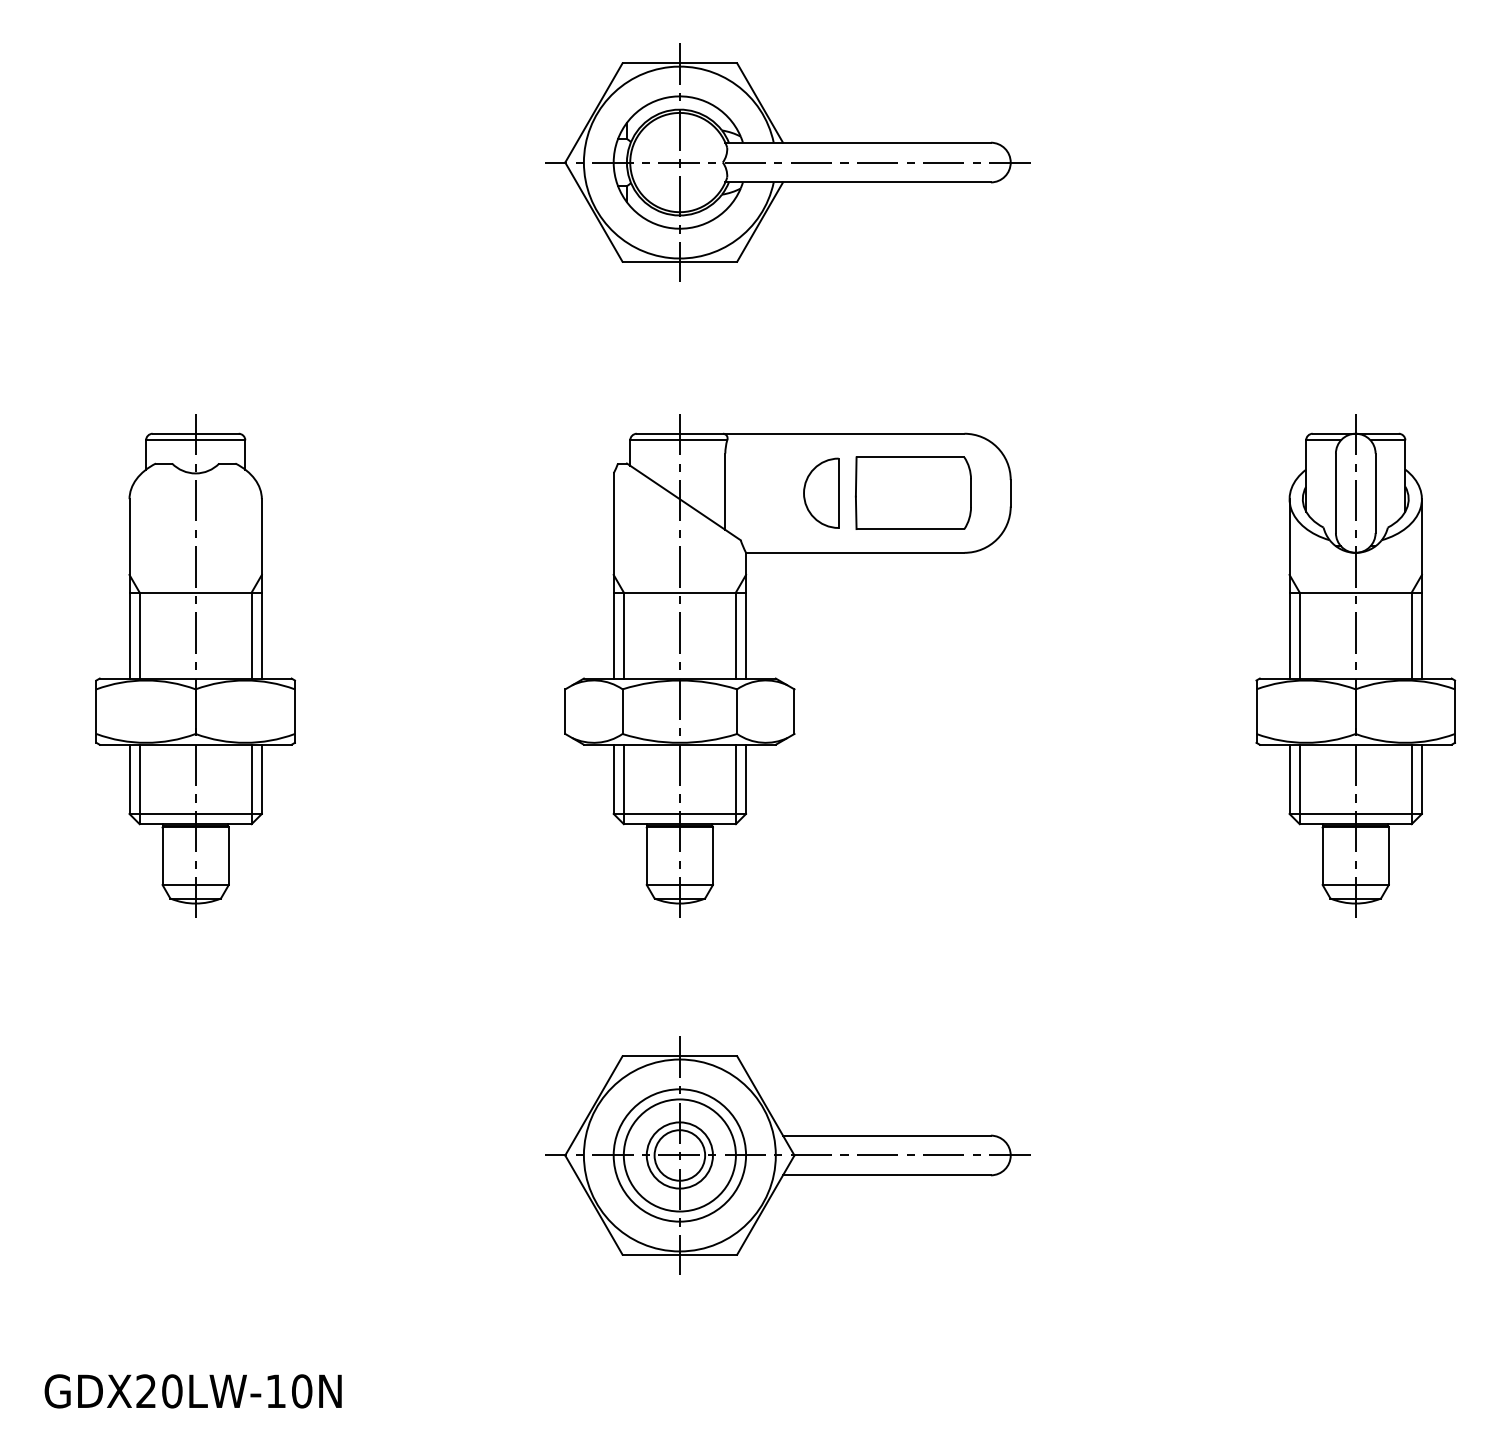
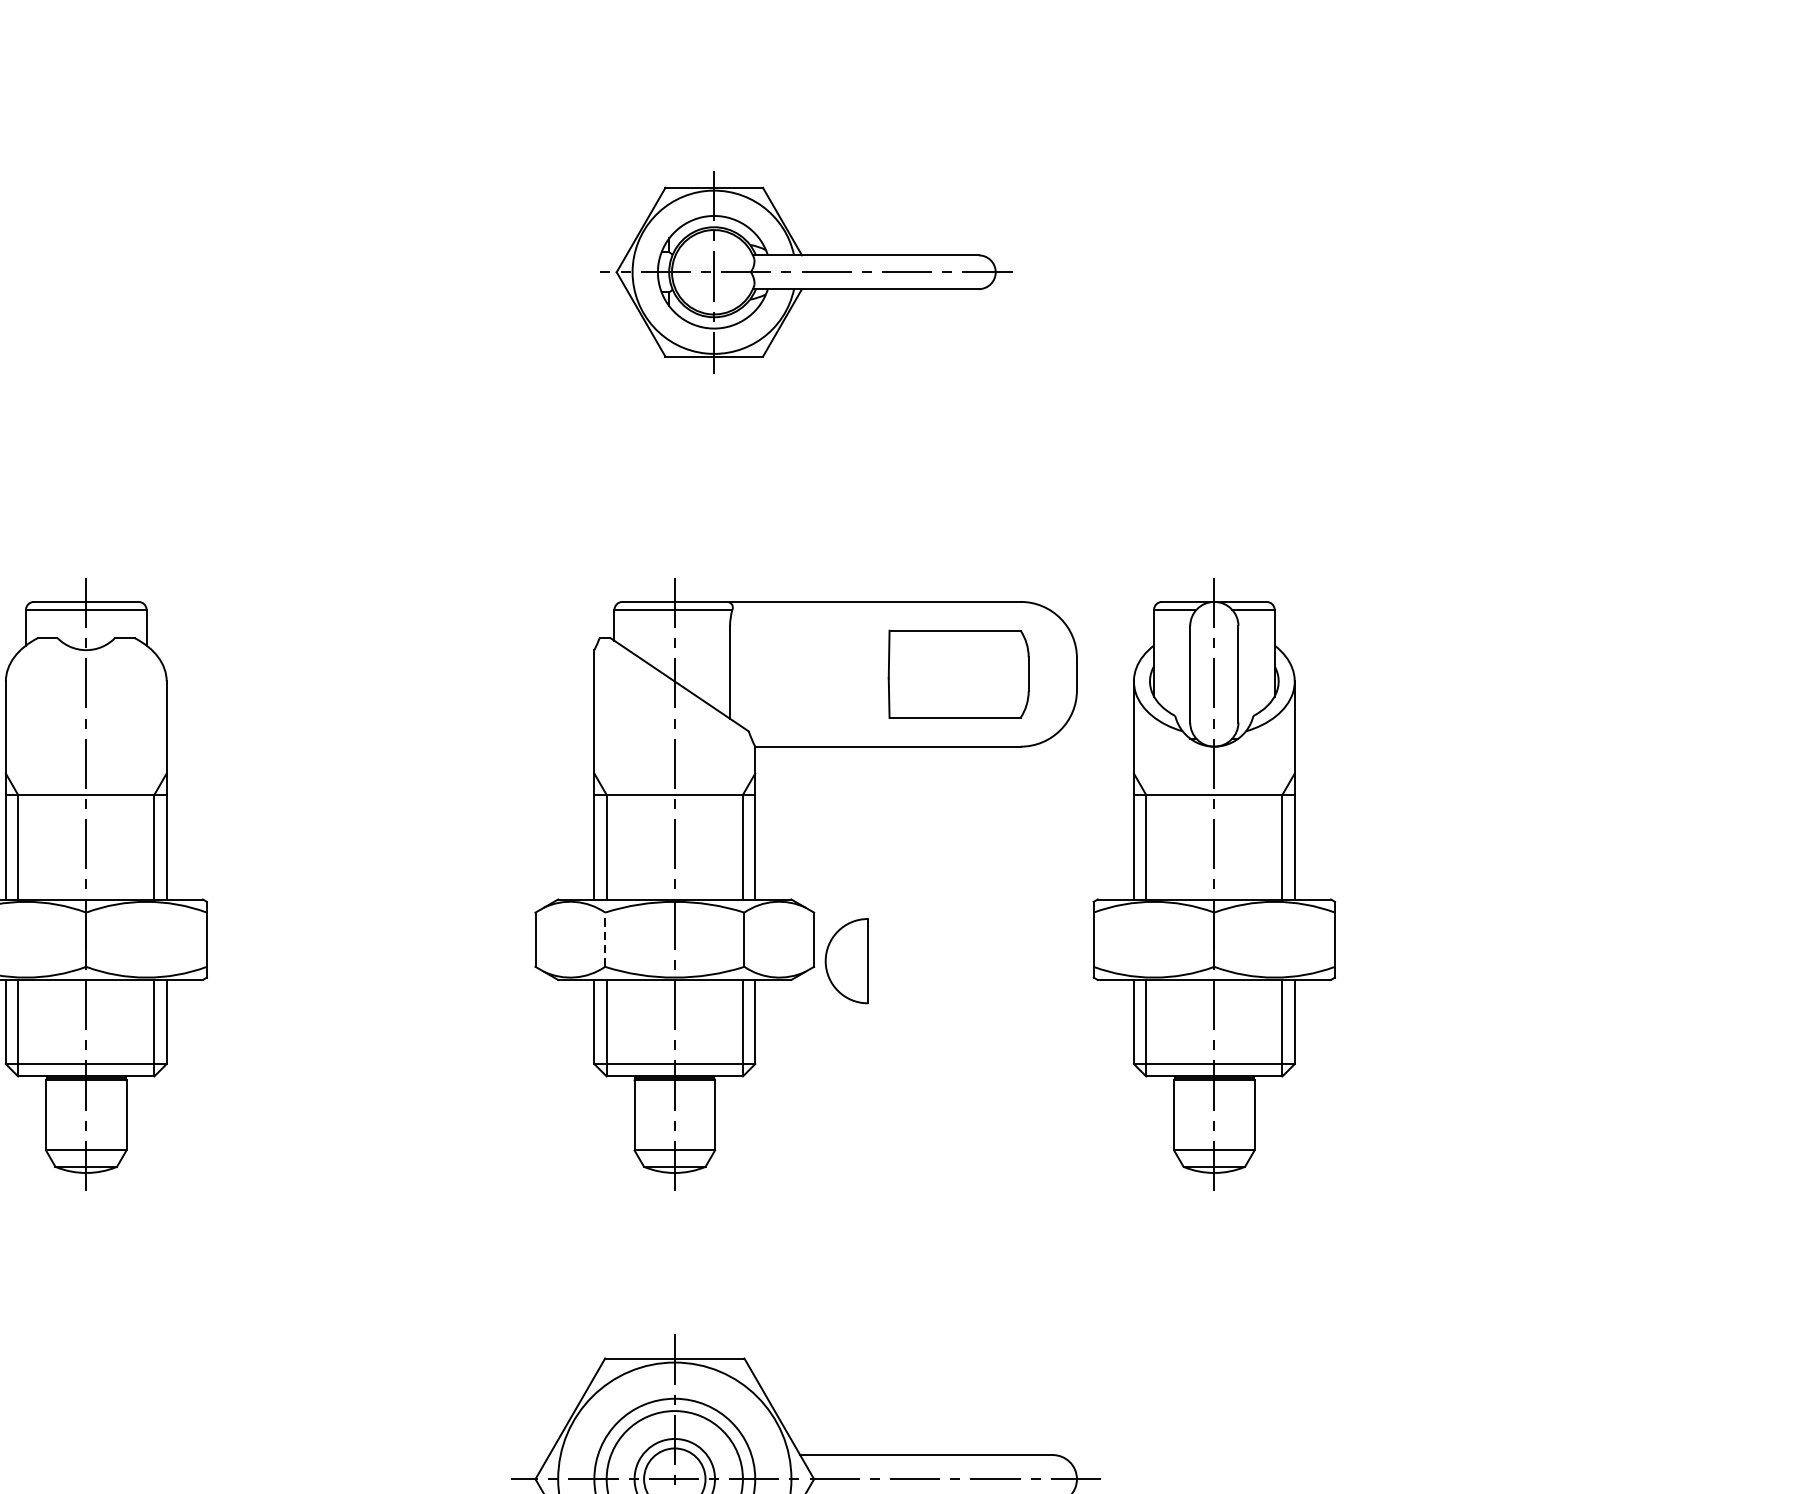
part: (787, 162) -> (805, 272), size x0.7
part: (821, 492) -> (846, 960), moved
part: (1355, 665) -> (1214, 883), moved
line: (622, 711) -> (605, 939), solid -> dashed

